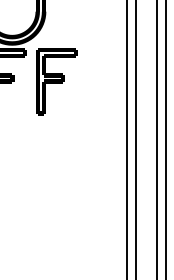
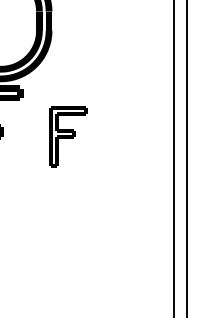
part: (56, 81) -> (67, 136), size x0.6

